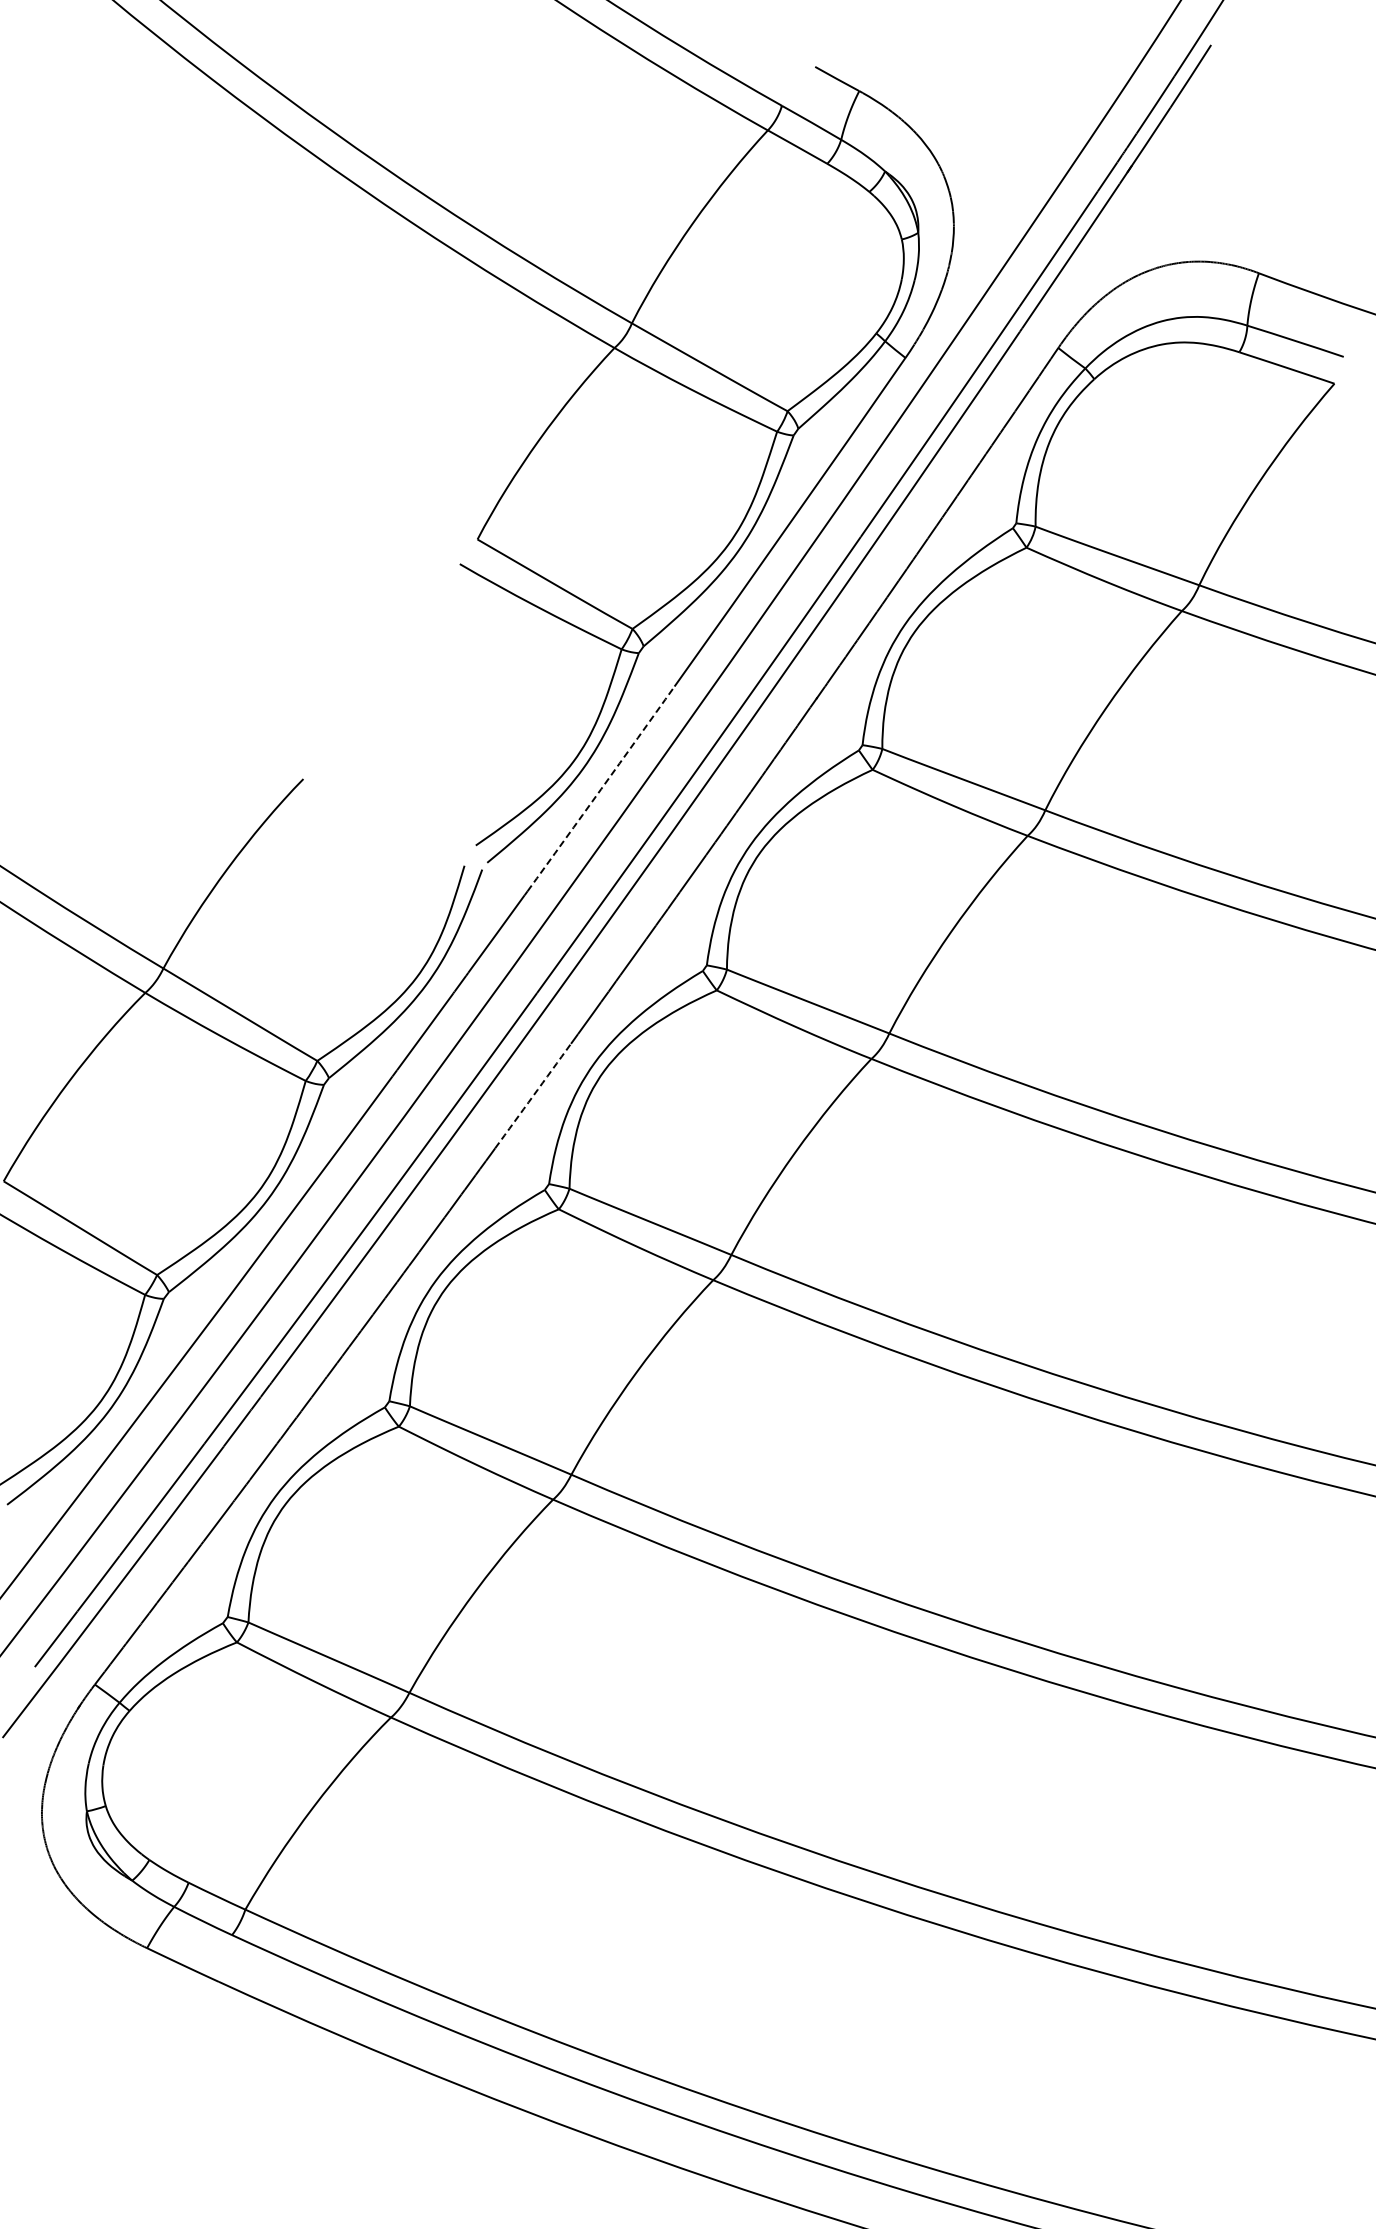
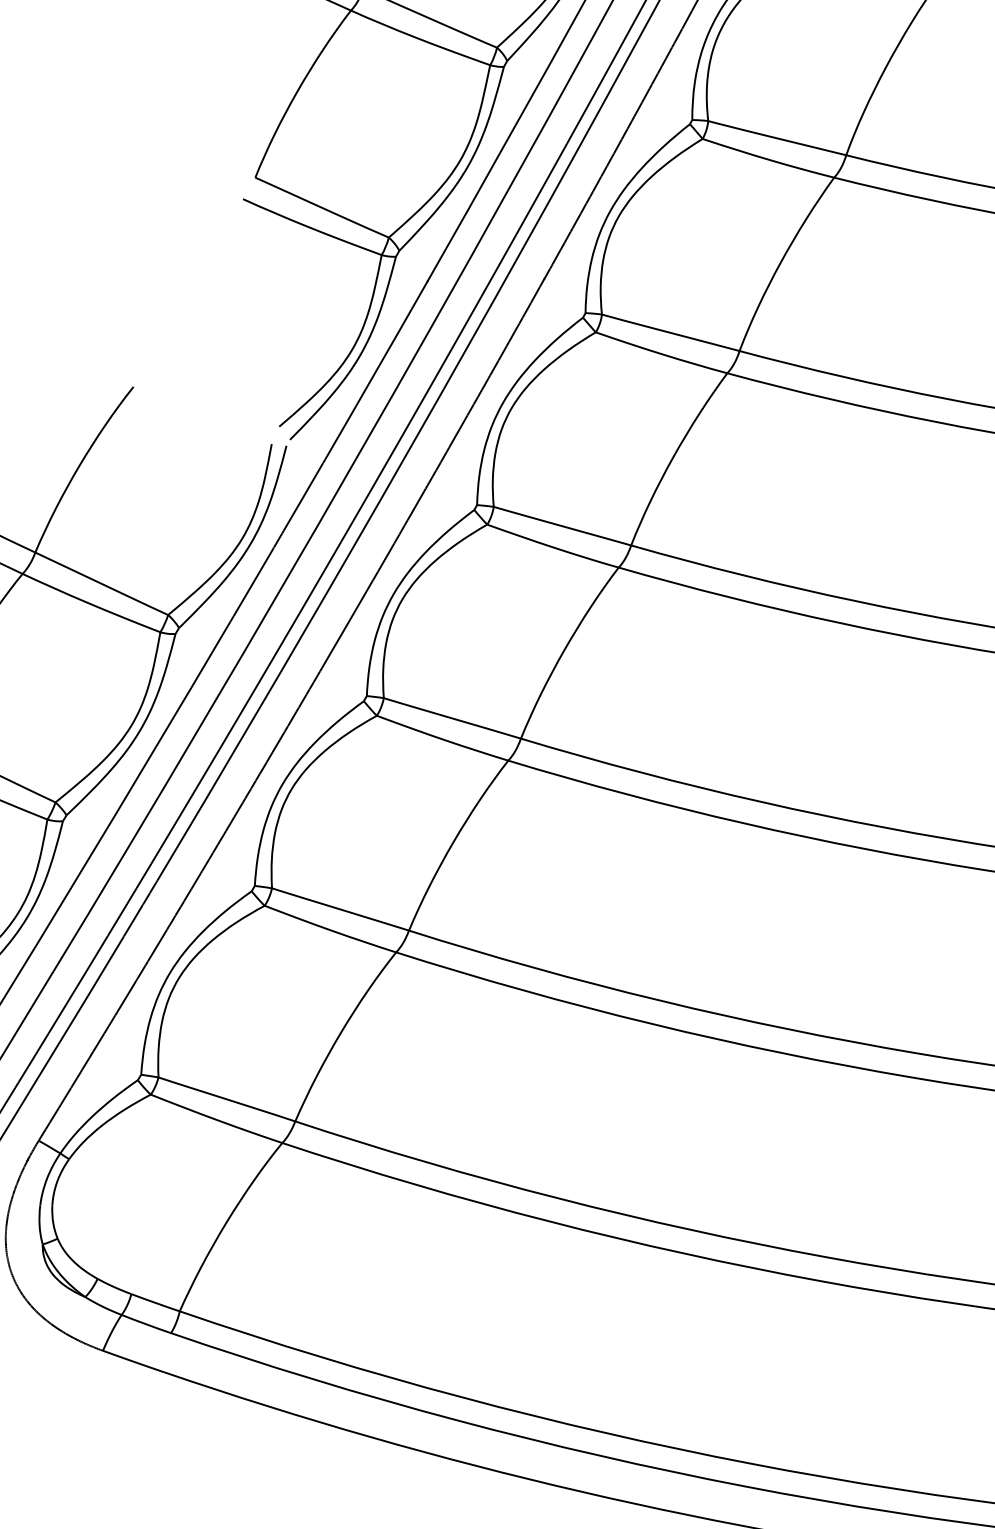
arc: (601, 789) -> (376, 370), dashed -> solid
arc: (533, 1096) -> (346, 626), dashed -> solid

